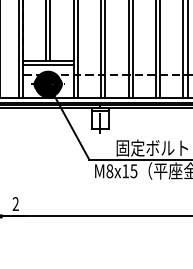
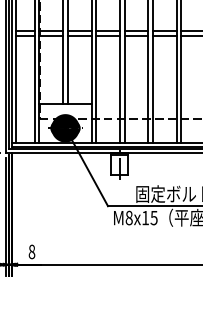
line: (48, 65) -> (65, 108), removed
text: (15, 203) -> (31, 251), 2 -> 8

